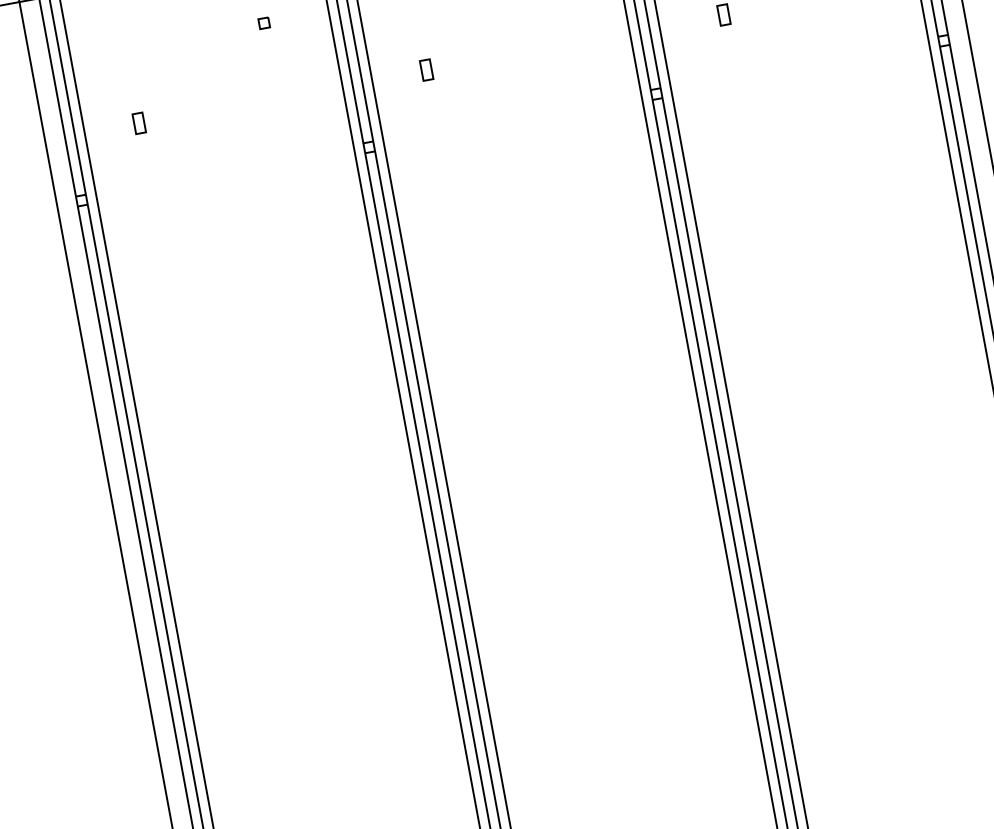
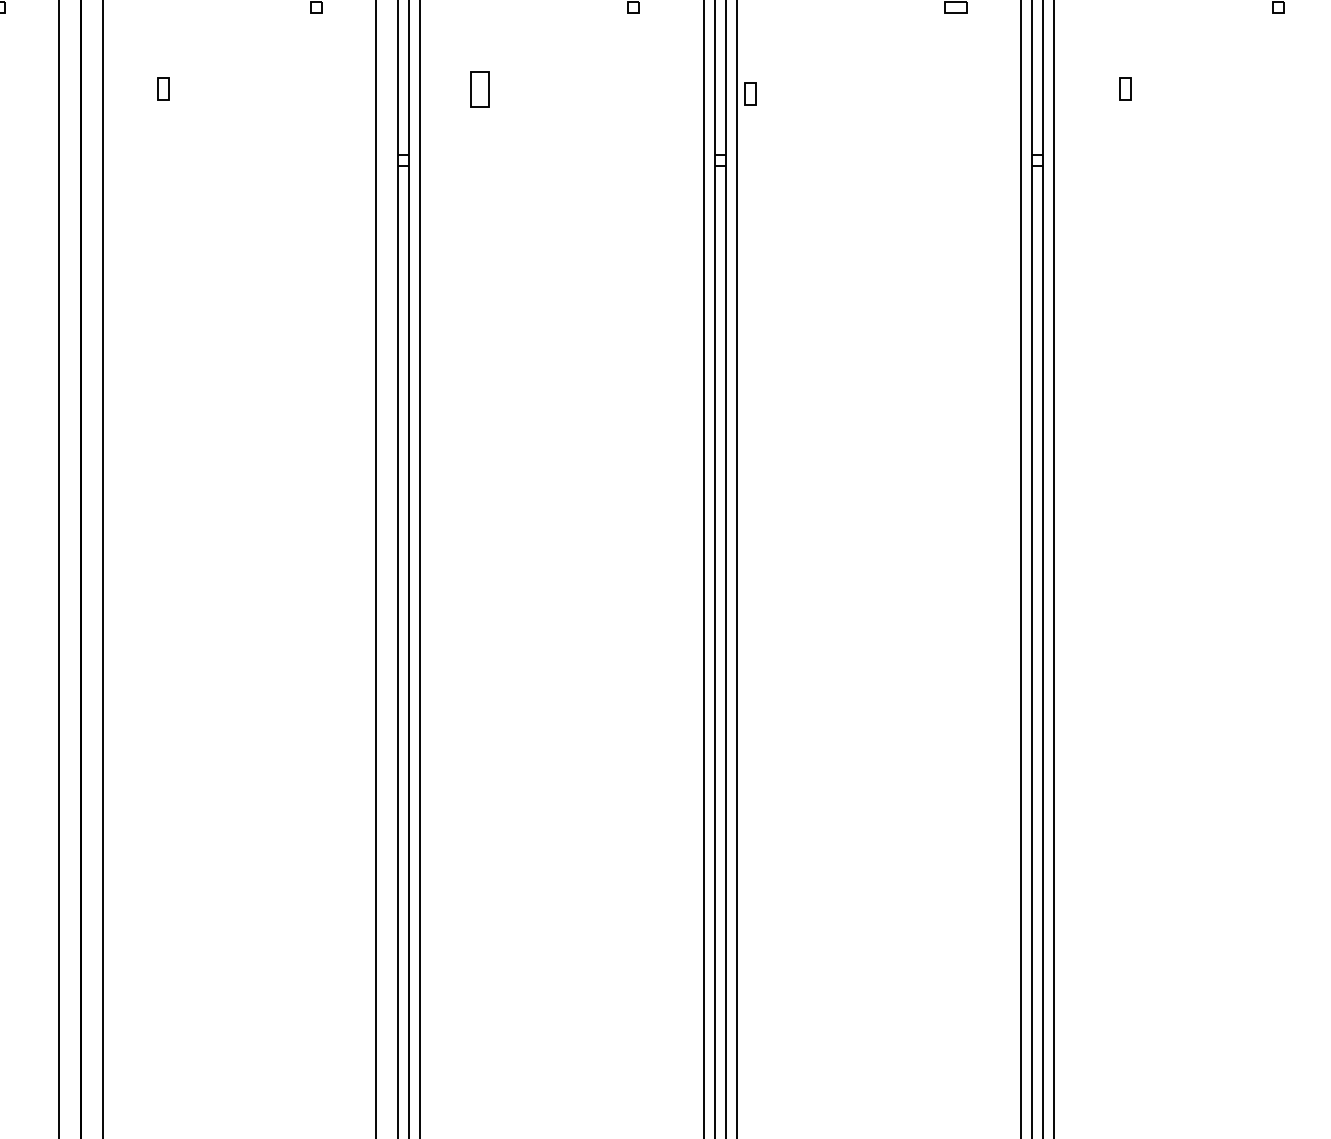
part: (426, 69) -> (750, 93), moved
part: (139, 122) -> (480, 88), size x1.6

